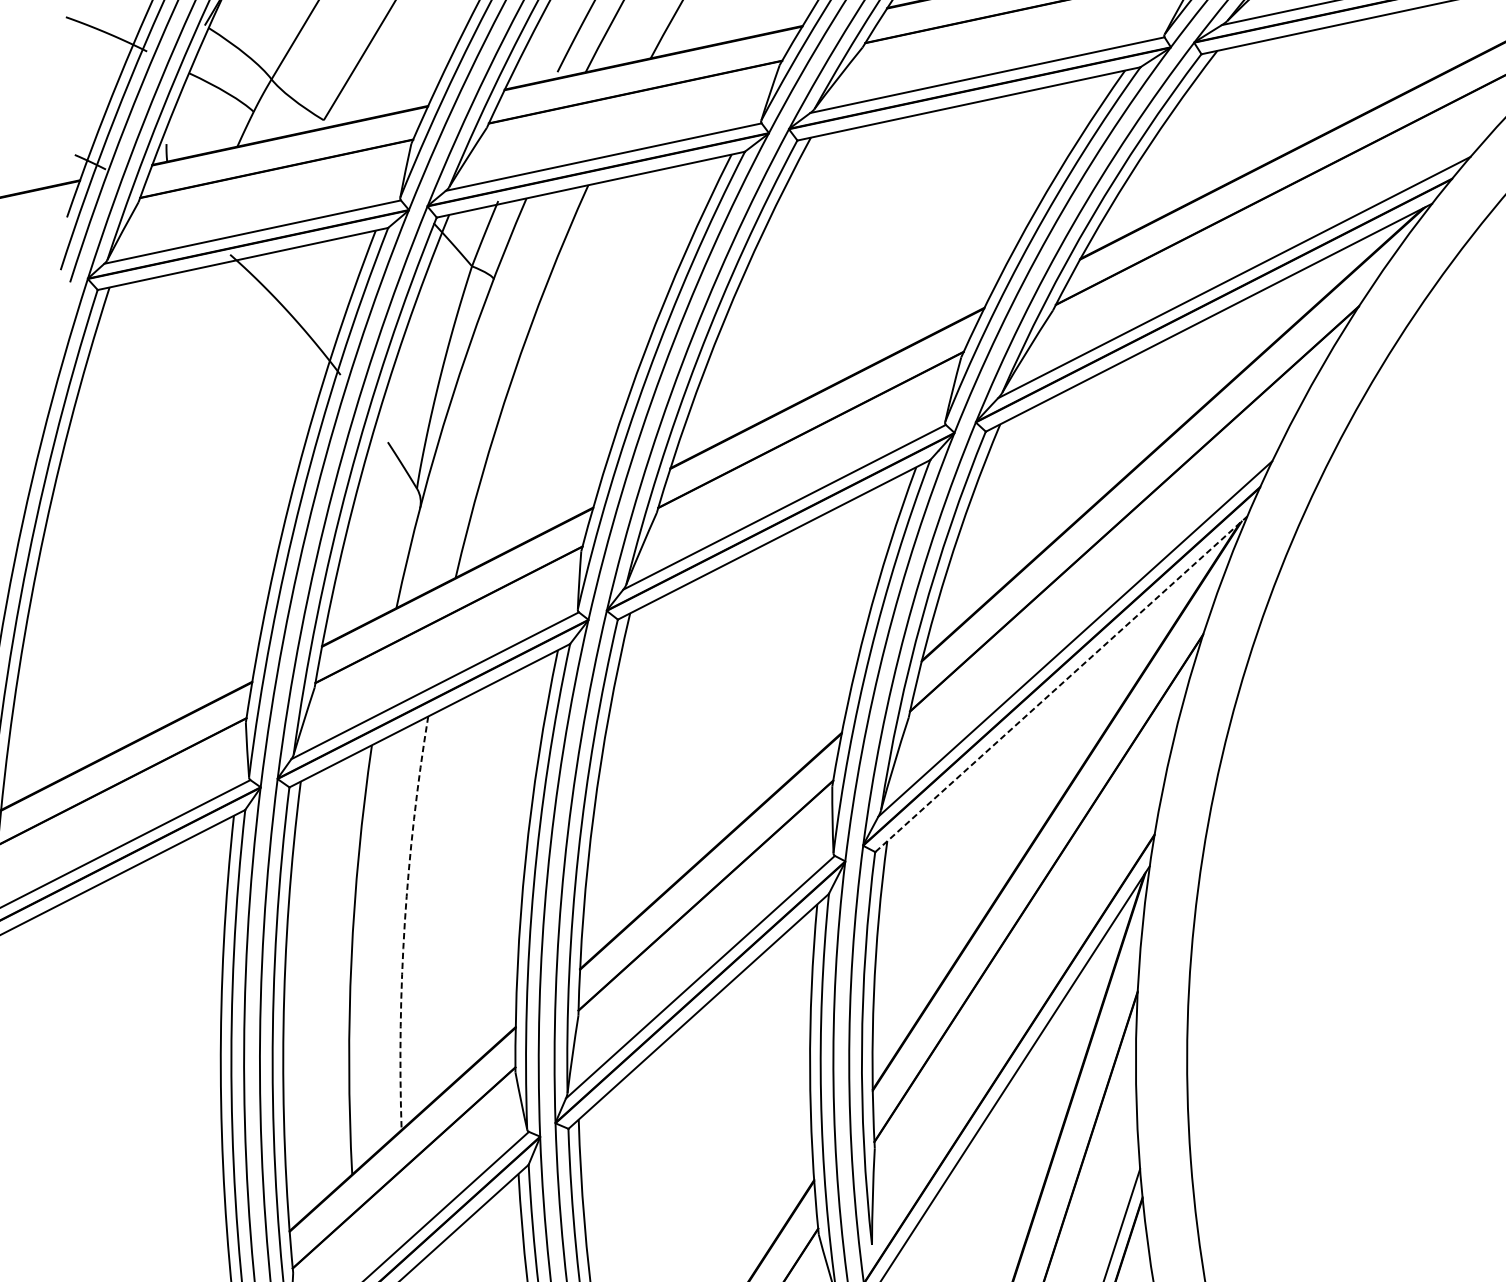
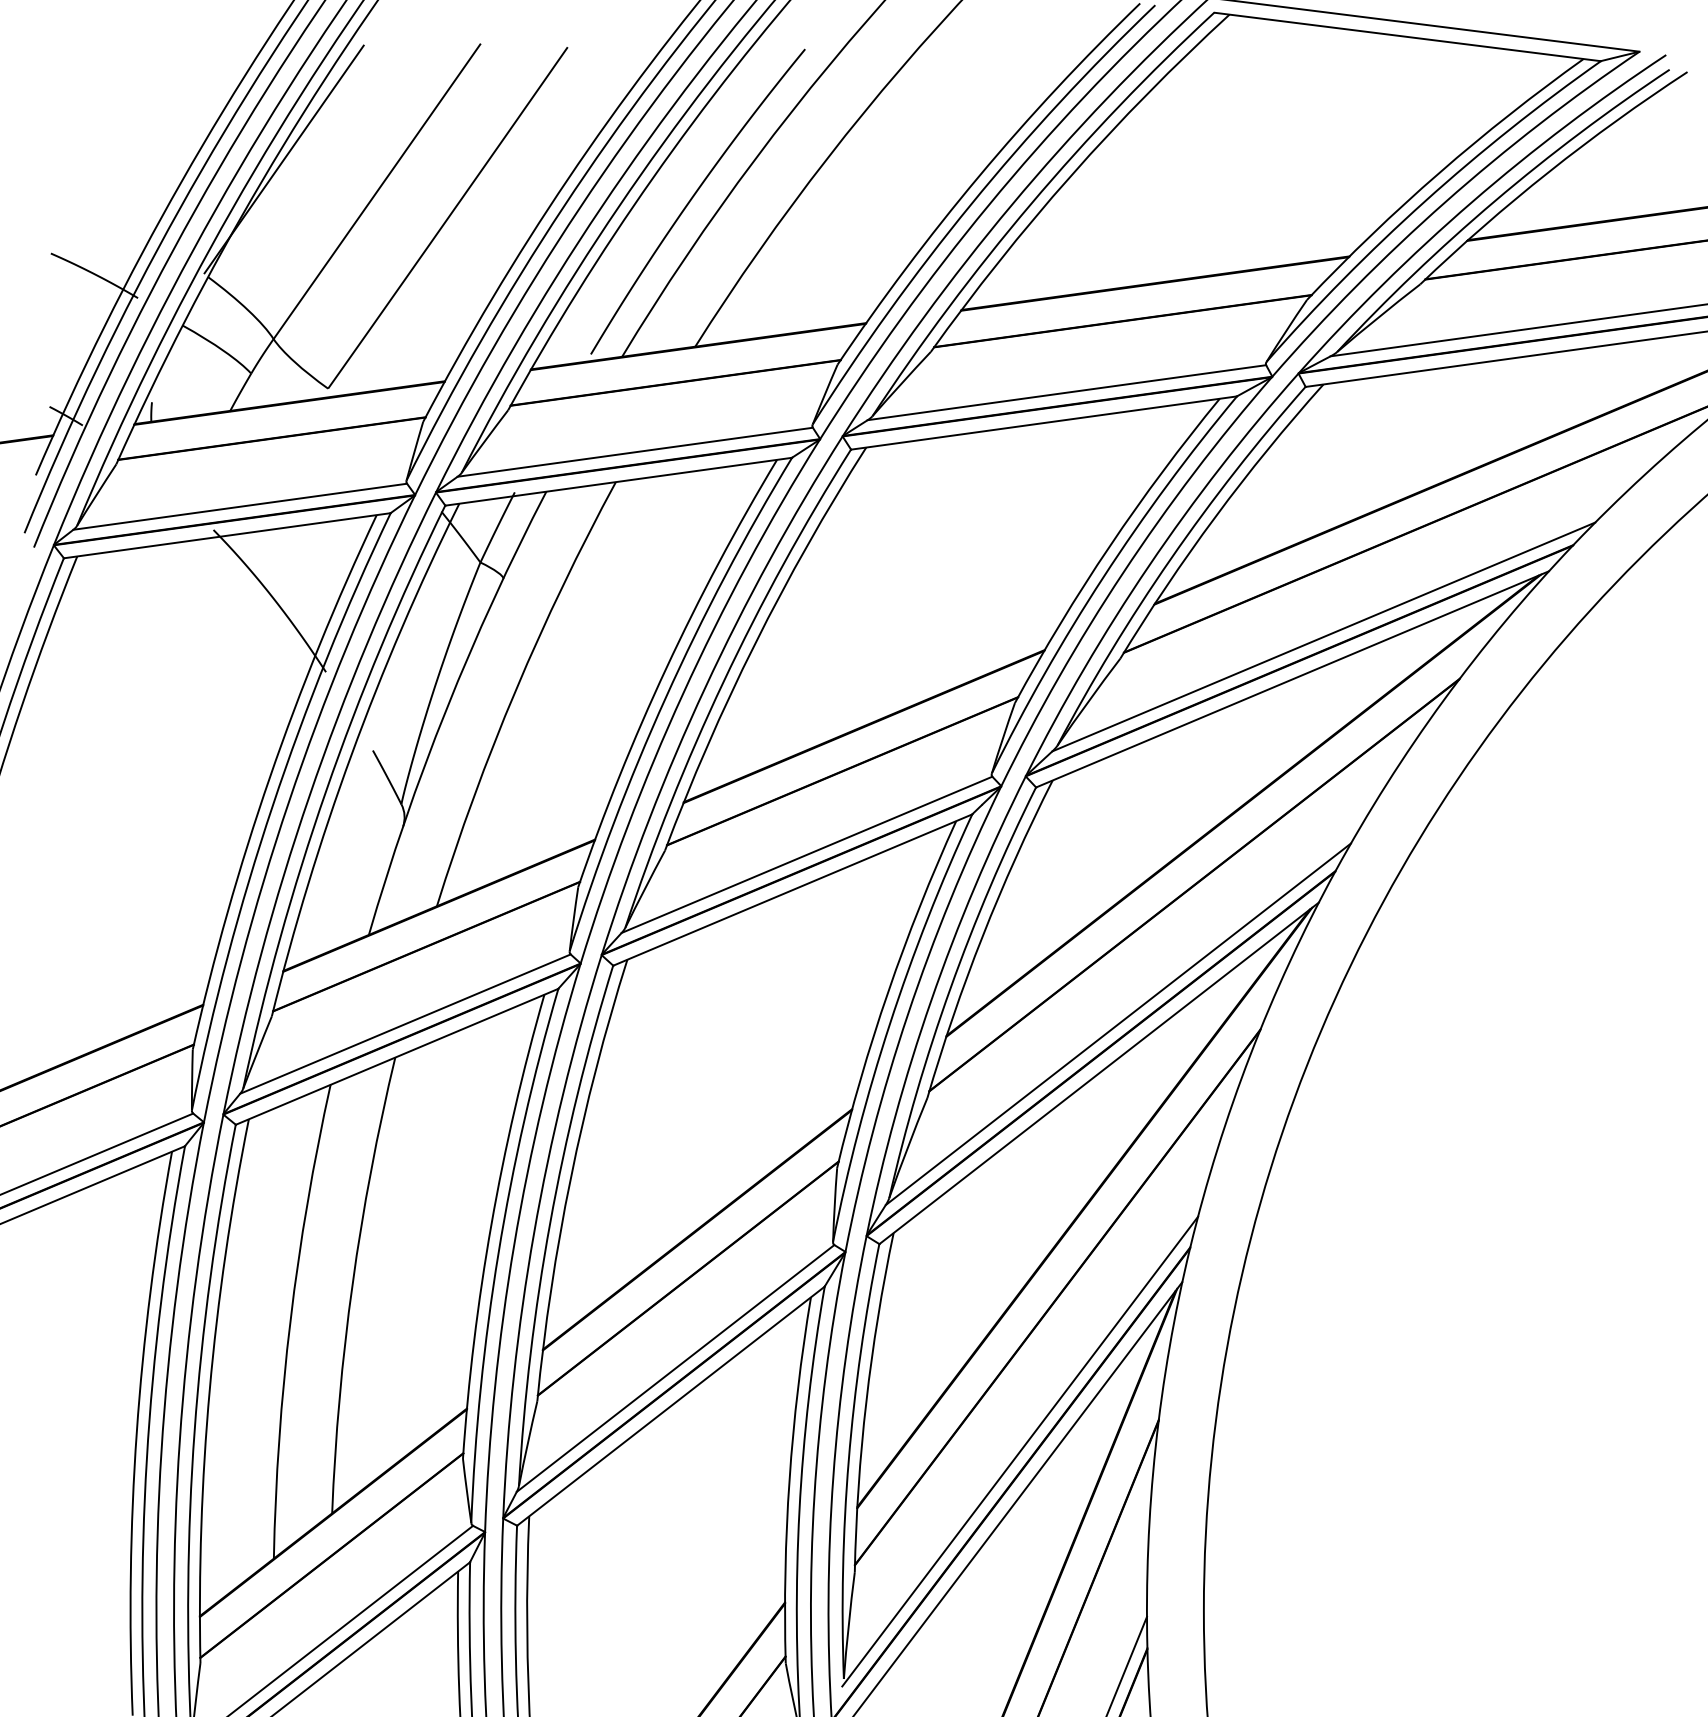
line: (1061, 683) -> (1099, 1072), dashed -> solid
arc: (404, 922) -> (352, 1283), dashed -> solid
line: (1015, 1029) -> (1020, 1451), added

